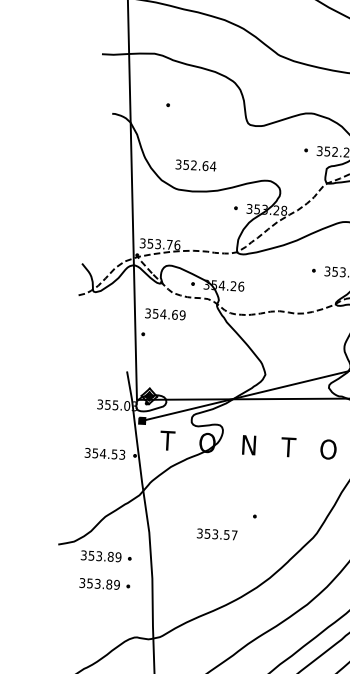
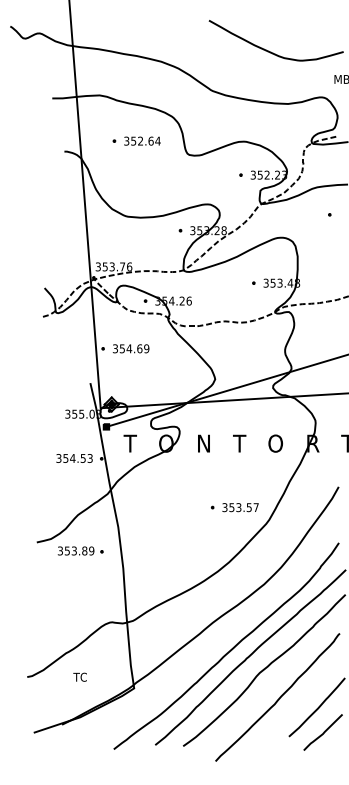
text: (196, 164) -> (142, 140), moved
text: (164, 314) -> (130, 348), moved
text: (217, 534) -> (240, 507), moved
part: (104, 583) -> (80, 575), removed

